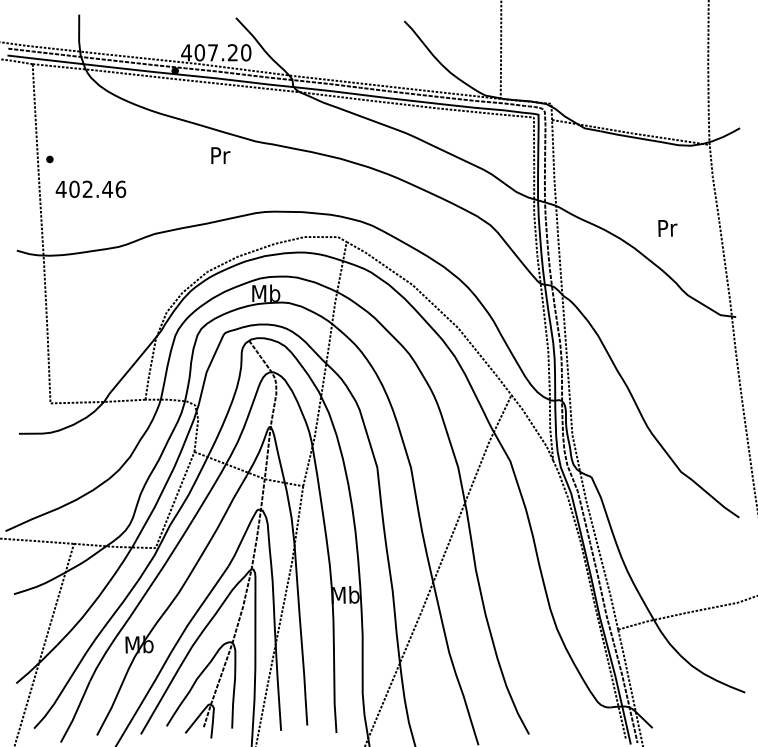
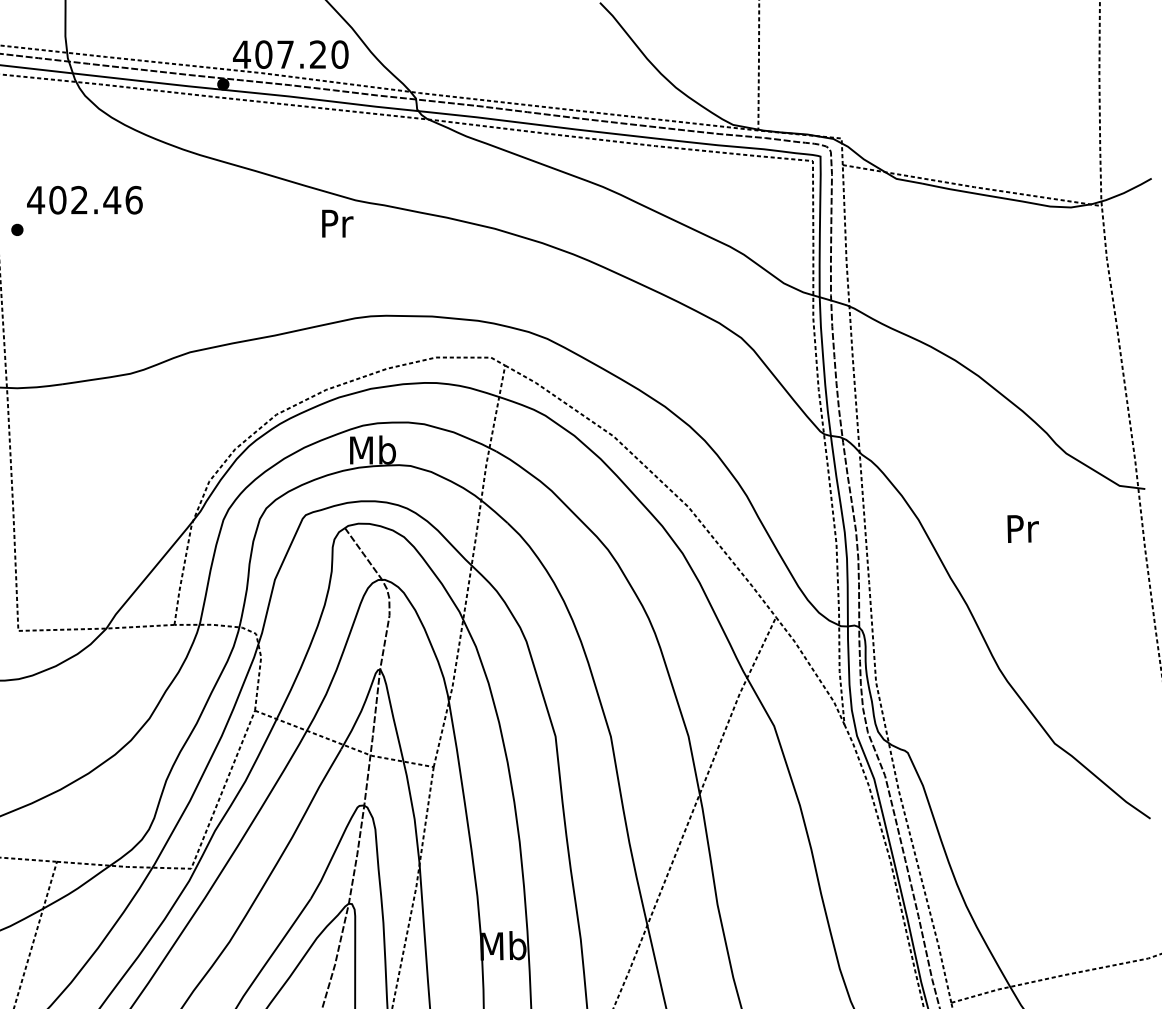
text: (220, 155) -> (337, 223), moved
text: (90, 188) -> (84, 198), moved
text: (667, 228) -> (1022, 529), moved

